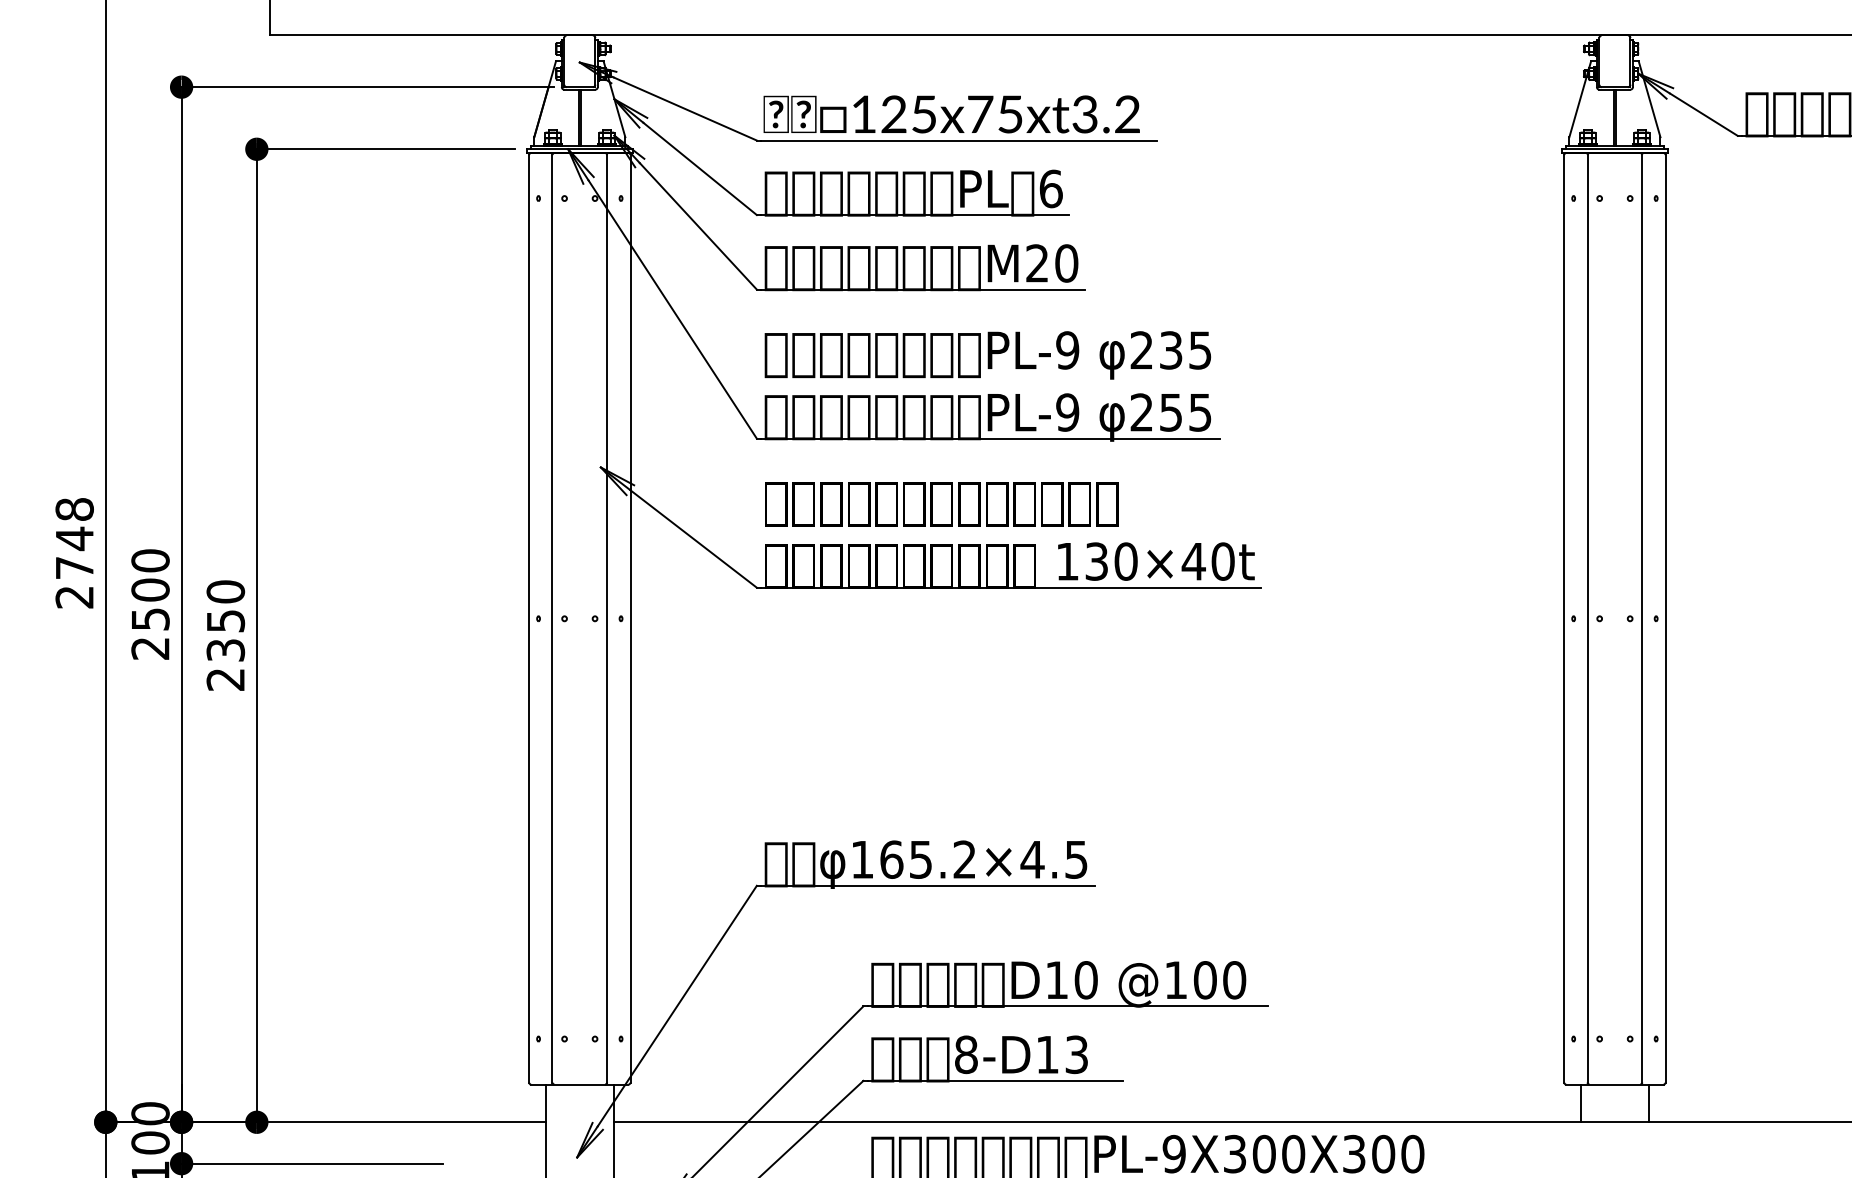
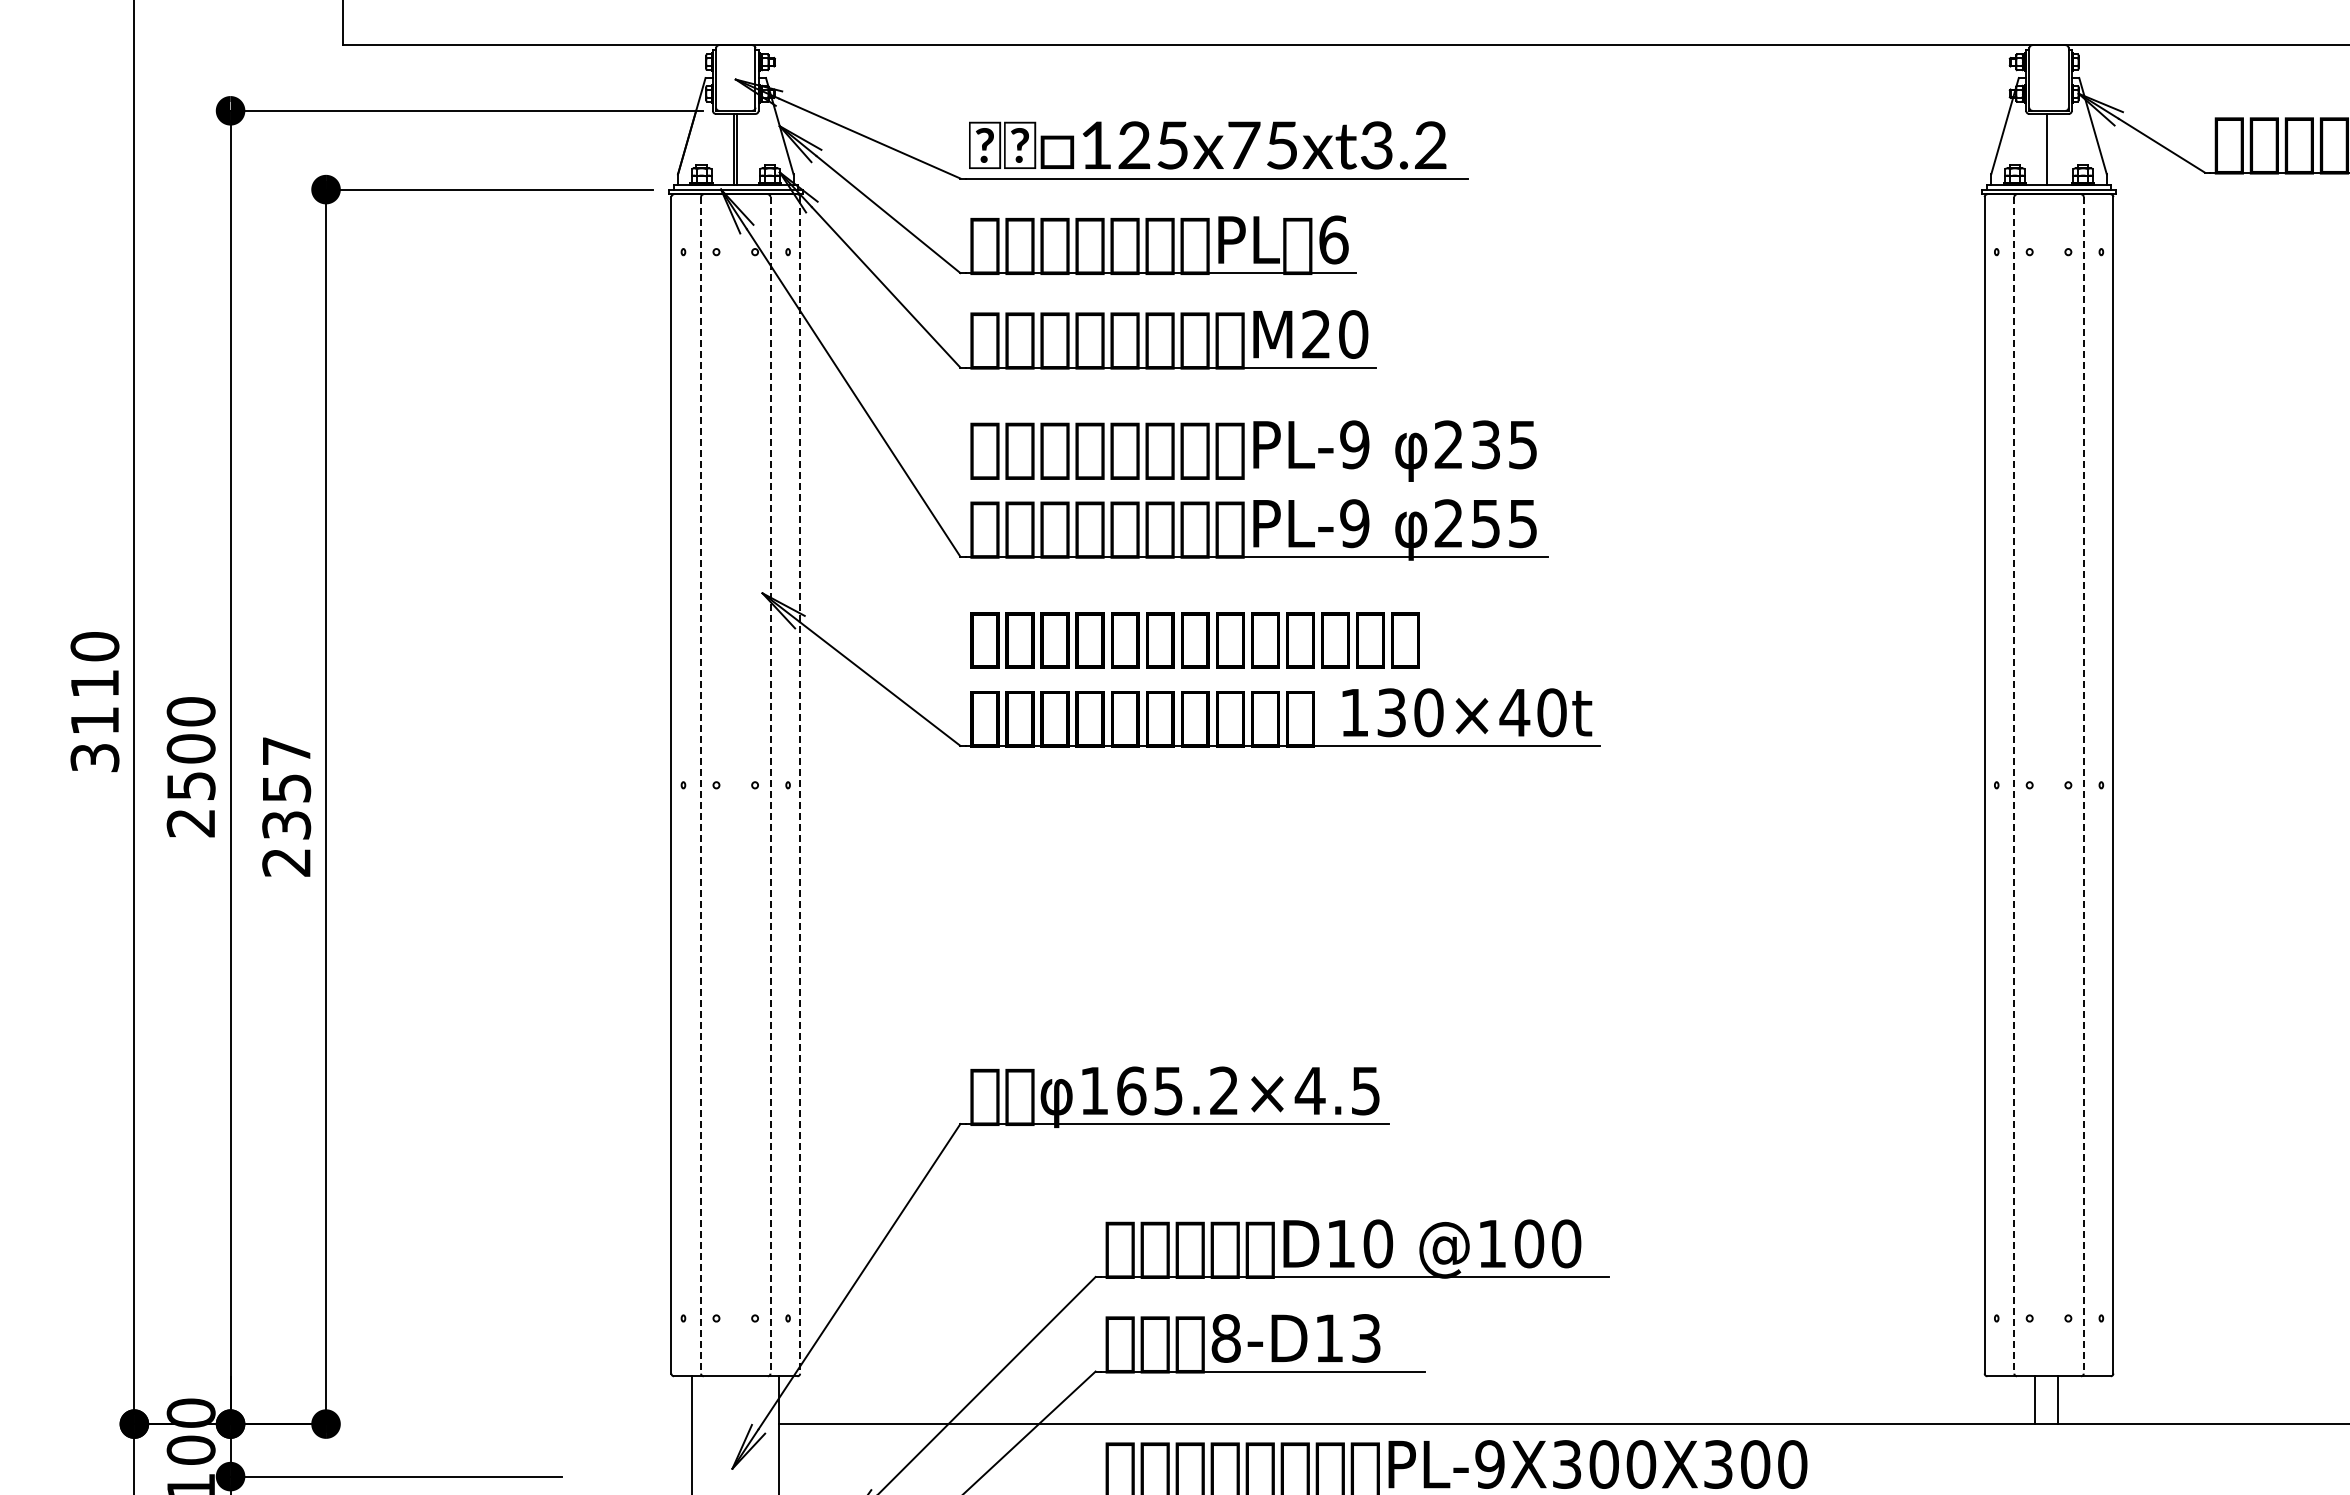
line: (1616, 116) -> (2050, 148), removed
text: (74, 553) -> (94, 702), 2748 -> 3110
text: (225, 591) -> (286, 750), 2350 -> 2357
line: (552, 618) -> (701, 785), solid -> dashed
line: (607, 618) -> (770, 785), solid -> dashed
line: (630, 618) -> (800, 785), solid -> dashed
line: (1587, 618) -> (2014, 785), solid -> dashed
line: (1642, 618) -> (2083, 785), solid -> dashed
line: (1580, 1103) -> (2057, 1400), moved
line: (1649, 1103) -> (2035, 1400), moved
line: (406, 1122) -> (516, 1424), removed

